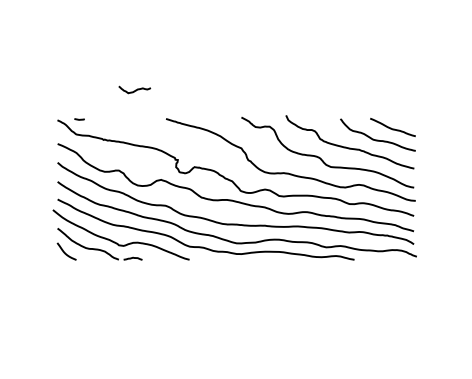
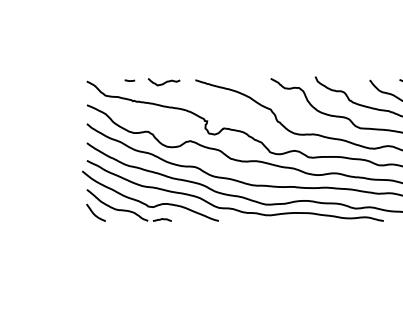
curve: (135, 89) -> (164, 81), moved
line: (79, 119) -> (129, 80), moved

